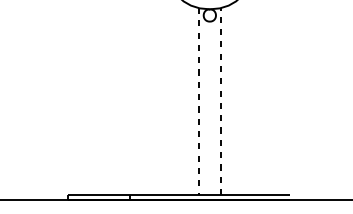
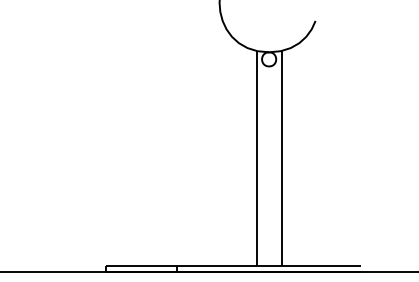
line: (198, 101) -> (256, 158), dashed -> solid
line: (220, 101) -> (281, 158), dashed -> solid

